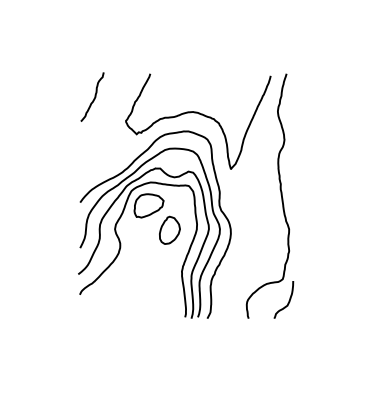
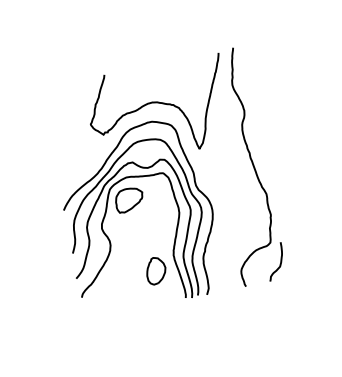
curve: (94, 96) -> (56, 107), removed
part: (169, 229) -> (155, 270), moved

